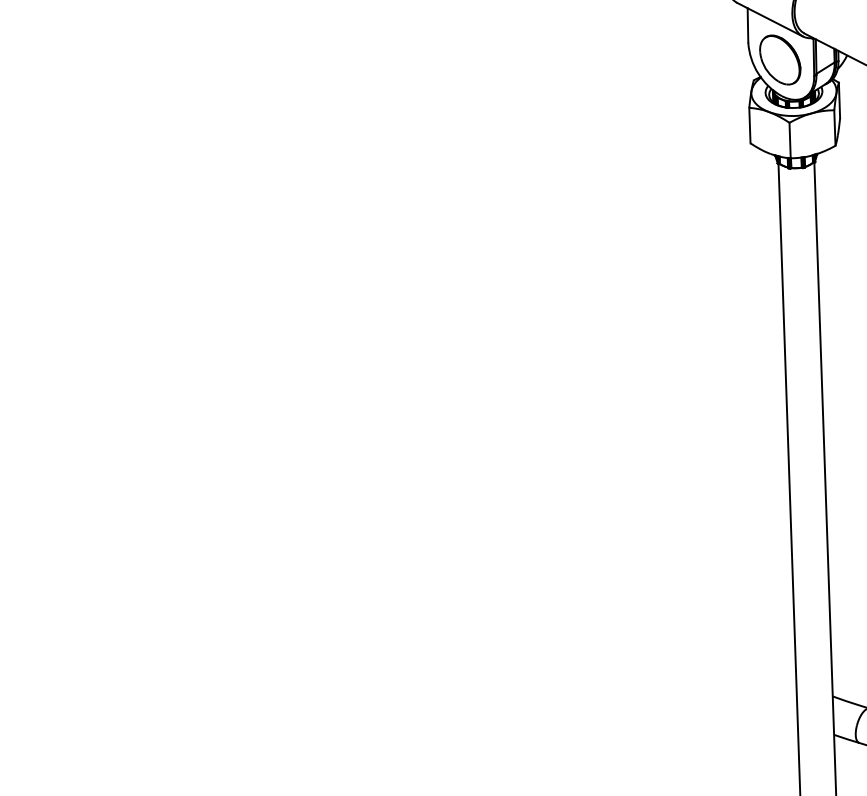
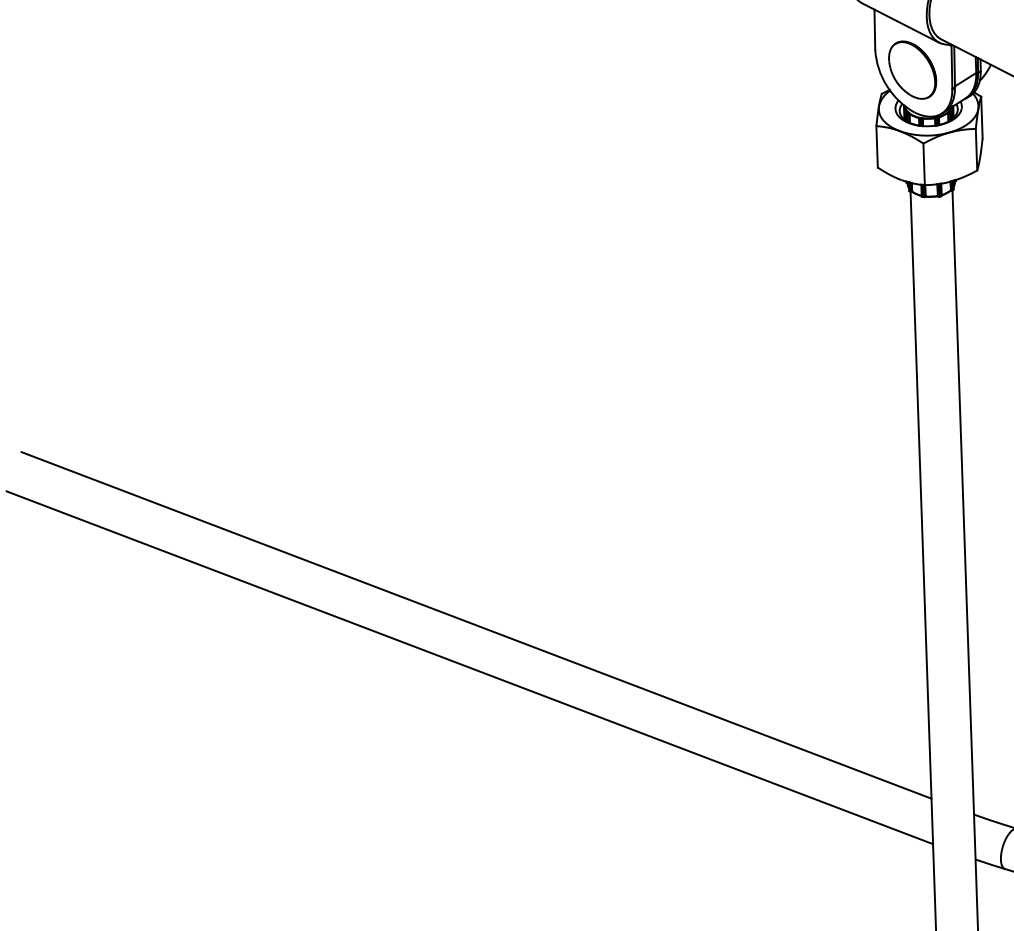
line: (407, 534) -> (476, 625), added
line: (401, 570) -> (469, 667), added

